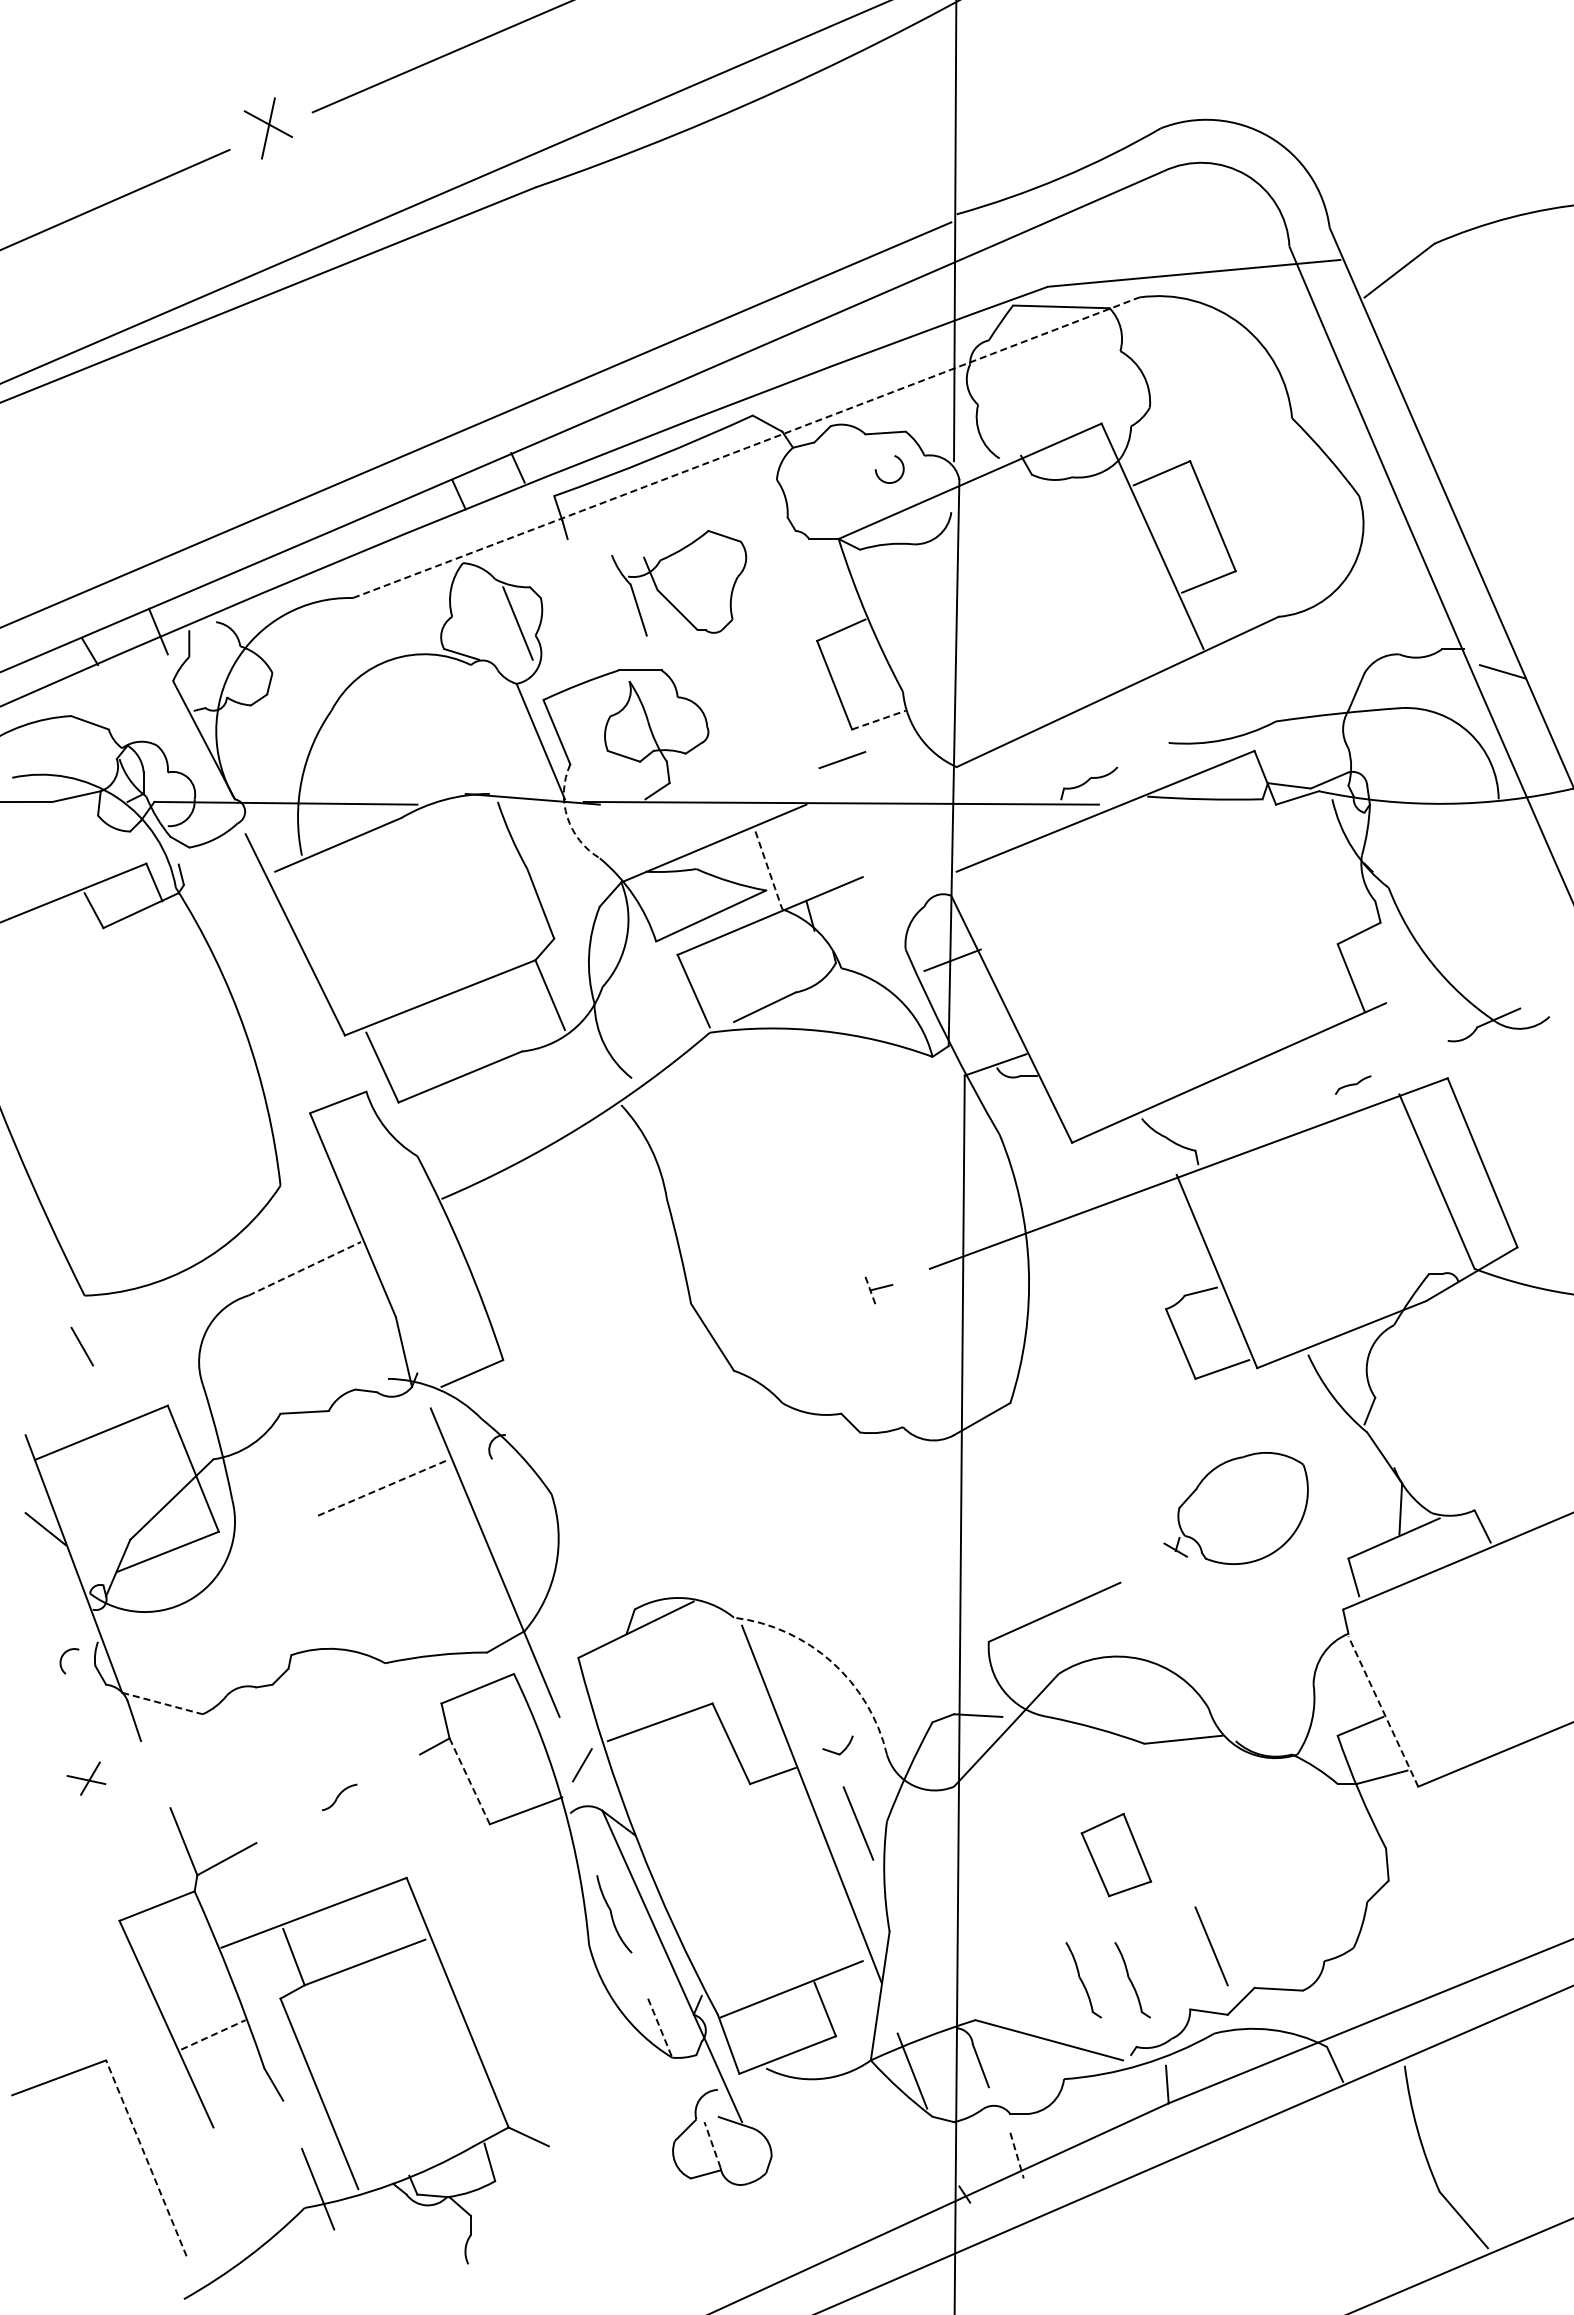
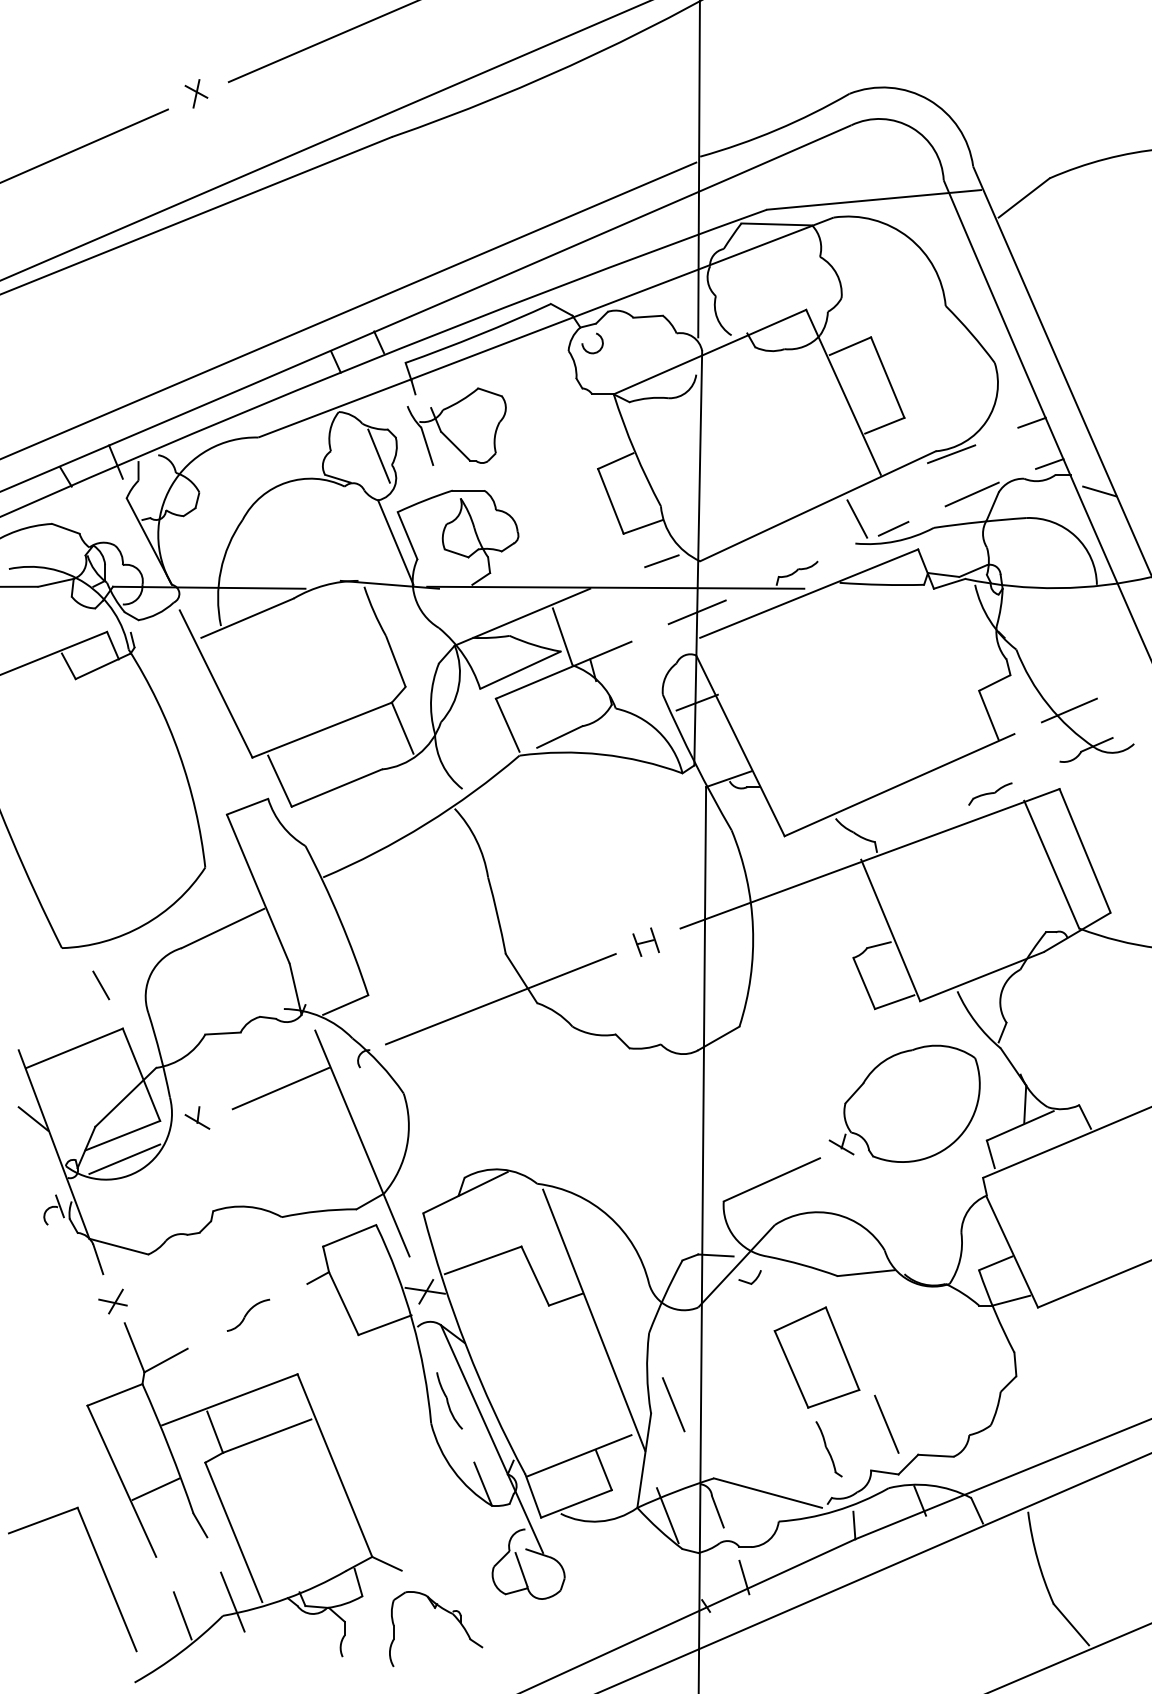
part: (268, 128) -> (196, 93), size x0.62
arc: (746, 448) -> (546, 328), dashed -> solid
arc: (882, 479) -> (587, 350), moved
line: (1409, 577) -> (1031, 422), added
part: (679, 583) -> (457, 426), moved
line: (1299, 620) -> (951, 453), added
line: (1434, 633) -> (1049, 463), added
line: (1328, 675) -> (972, 494), added
line: (1170, 708) -> (856, 518), added
line: (879, 719) -> (643, 526), dashed -> solid
line: (1221, 722) -> (894, 528), added
line: (842, 760) -> (661, 561), moved
arc: (567, 816) -> (415, 597), dashed -> solid
line: (952, 836) -> (697, 612), added
line: (769, 870) -> (563, 636), dashed -> solid
line: (1460, 970) -> (1068, 710), added
part: (1353, 1084) -> (990, 793), size x1.67
line: (305, 1268) -> (223, 928), dashed -> solid
line: (894, 1284) -> (654, 939), added
line: (870, 1291) -> (637, 945), dashed -> solid
line: (82, 1346) -> (101, 985), moved
line: (684, 1365) -> (500, 999), added
line: (383, 1487) -> (280, 1088), dashed -> solid
part: (1235, 1508) -> (904, 1103), size x1.43
part: (269, 1527) -> (197, 1117), added
line: (170, 1584) -> (124, 1159), added
line: (81, 1648) -> (59, 1206), added
arc: (831, 1662) -> (608, 1216), dashed -> solid
line: (162, 1703) -> (118, 1246), dashed -> solid
line: (1383, 1711) -> (1012, 1252), dashed -> solid
part: (834, 1751) -> (747, 1281), moved
line: (580, 1763) -> (424, 1290), added
part: (86, 1778) -> (113, 1301), moved
line: (469, 1781) -> (343, 1303), dashed -> solid
part: (339, 1797) -> (248, 1315), size x1.67
line: (858, 1823) -> (673, 1404), moved
part: (1116, 1854) -> (817, 1357), size x1.67
part: (1083, 1980) -> (793, 1449), removed
line: (660, 2028) -> (483, 1484), dashed -> solid
line: (213, 2034) -> (156, 1488), dashed -> solid
line: (1257, 2050) -> (920, 1500), added
line: (712, 2144) -> (521, 1569), dashed -> solid
line: (1017, 2155) -> (744, 1577), dashed -> solid
line: (146, 2158) -> (107, 1579), dashed -> solid
part: (594, 2198) -> (435, 1608), added
line: (249, 2207) -> (182, 1615), added

